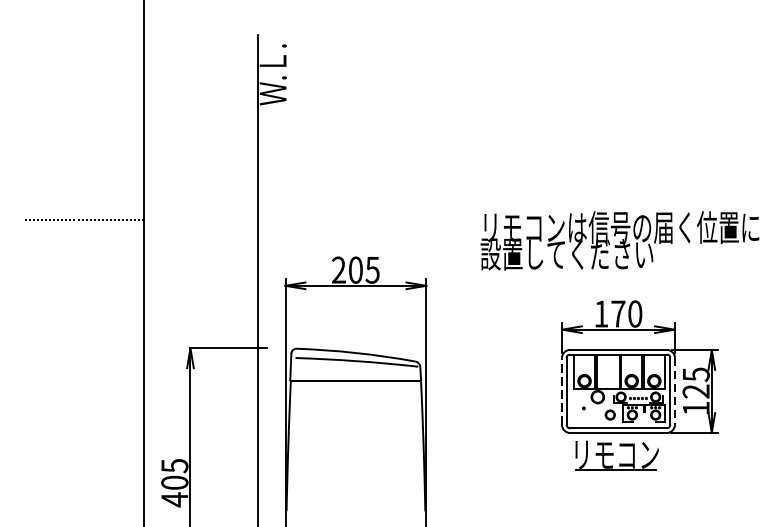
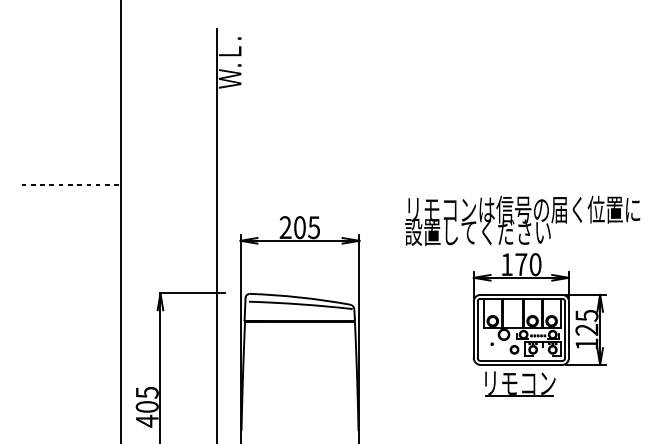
text: (619, 240) -> (522, 220), moved
line: (561, 390) -> (473, 329), dashed -> solid
line: (675, 392) -> (569, 330), dashed -> solid

